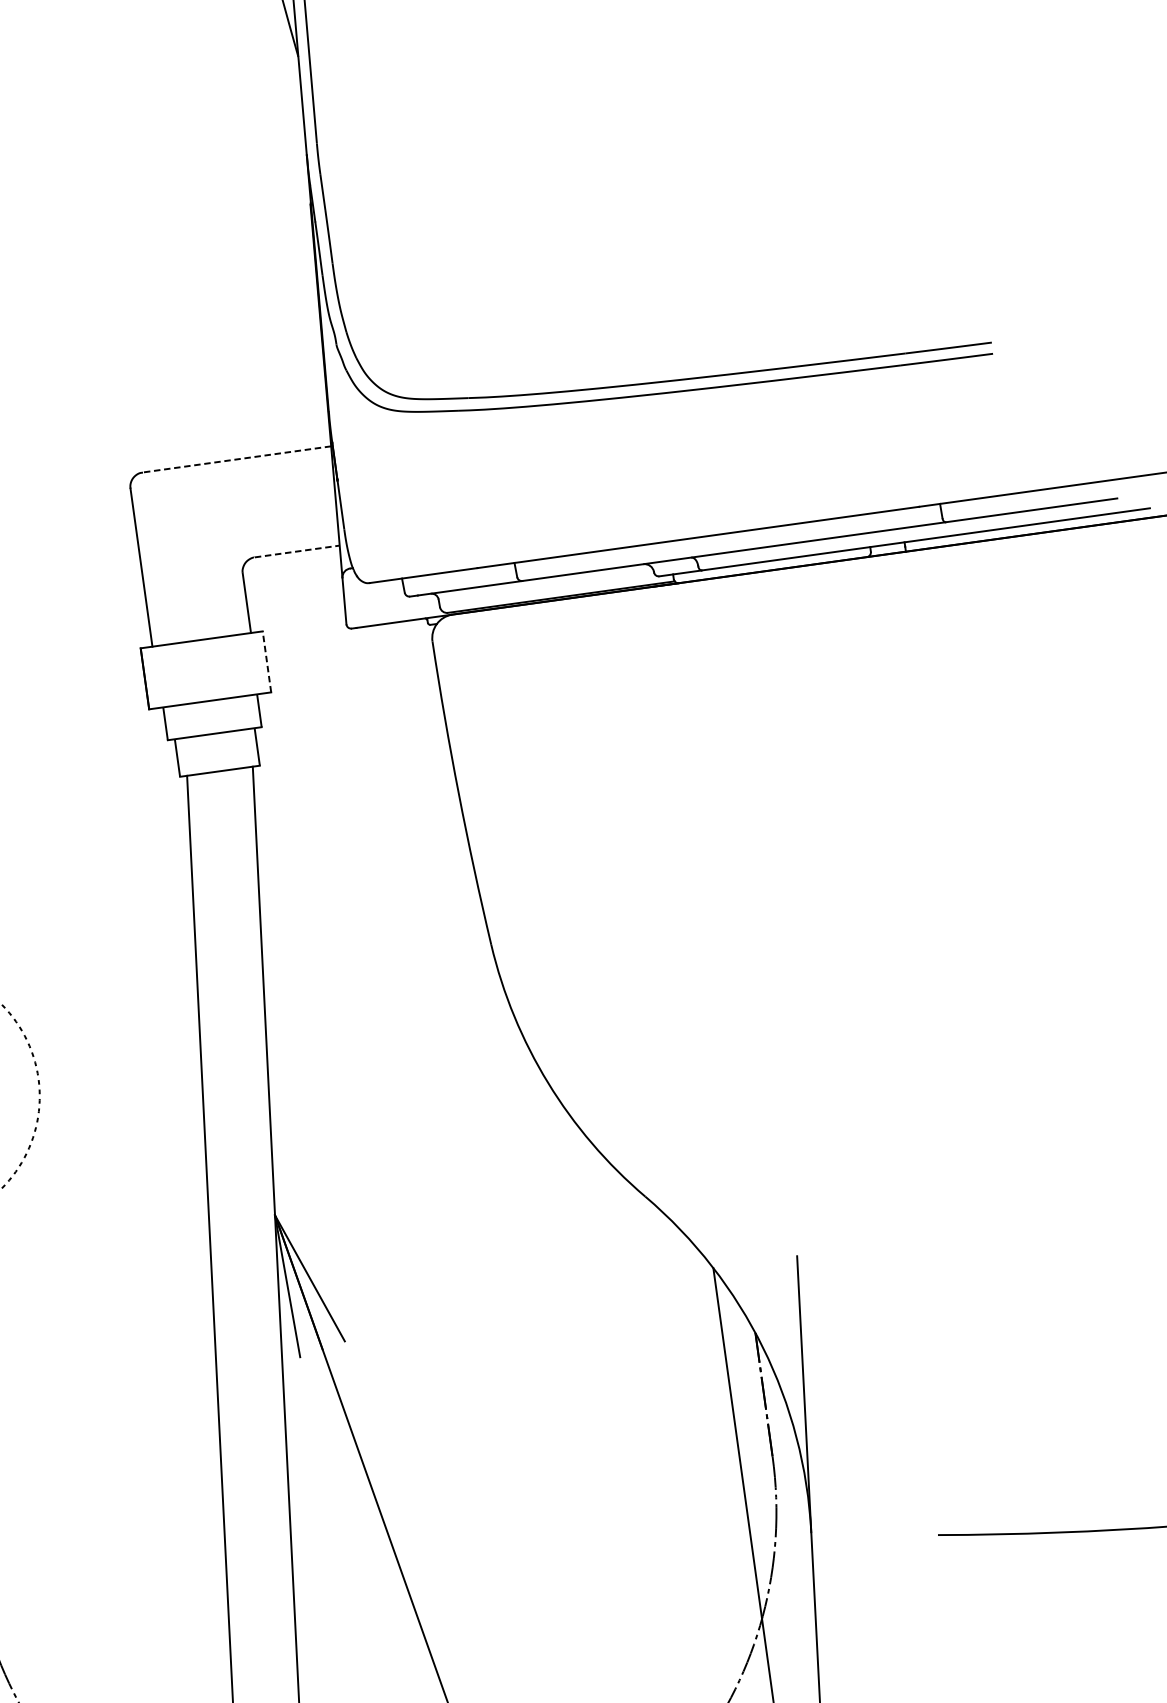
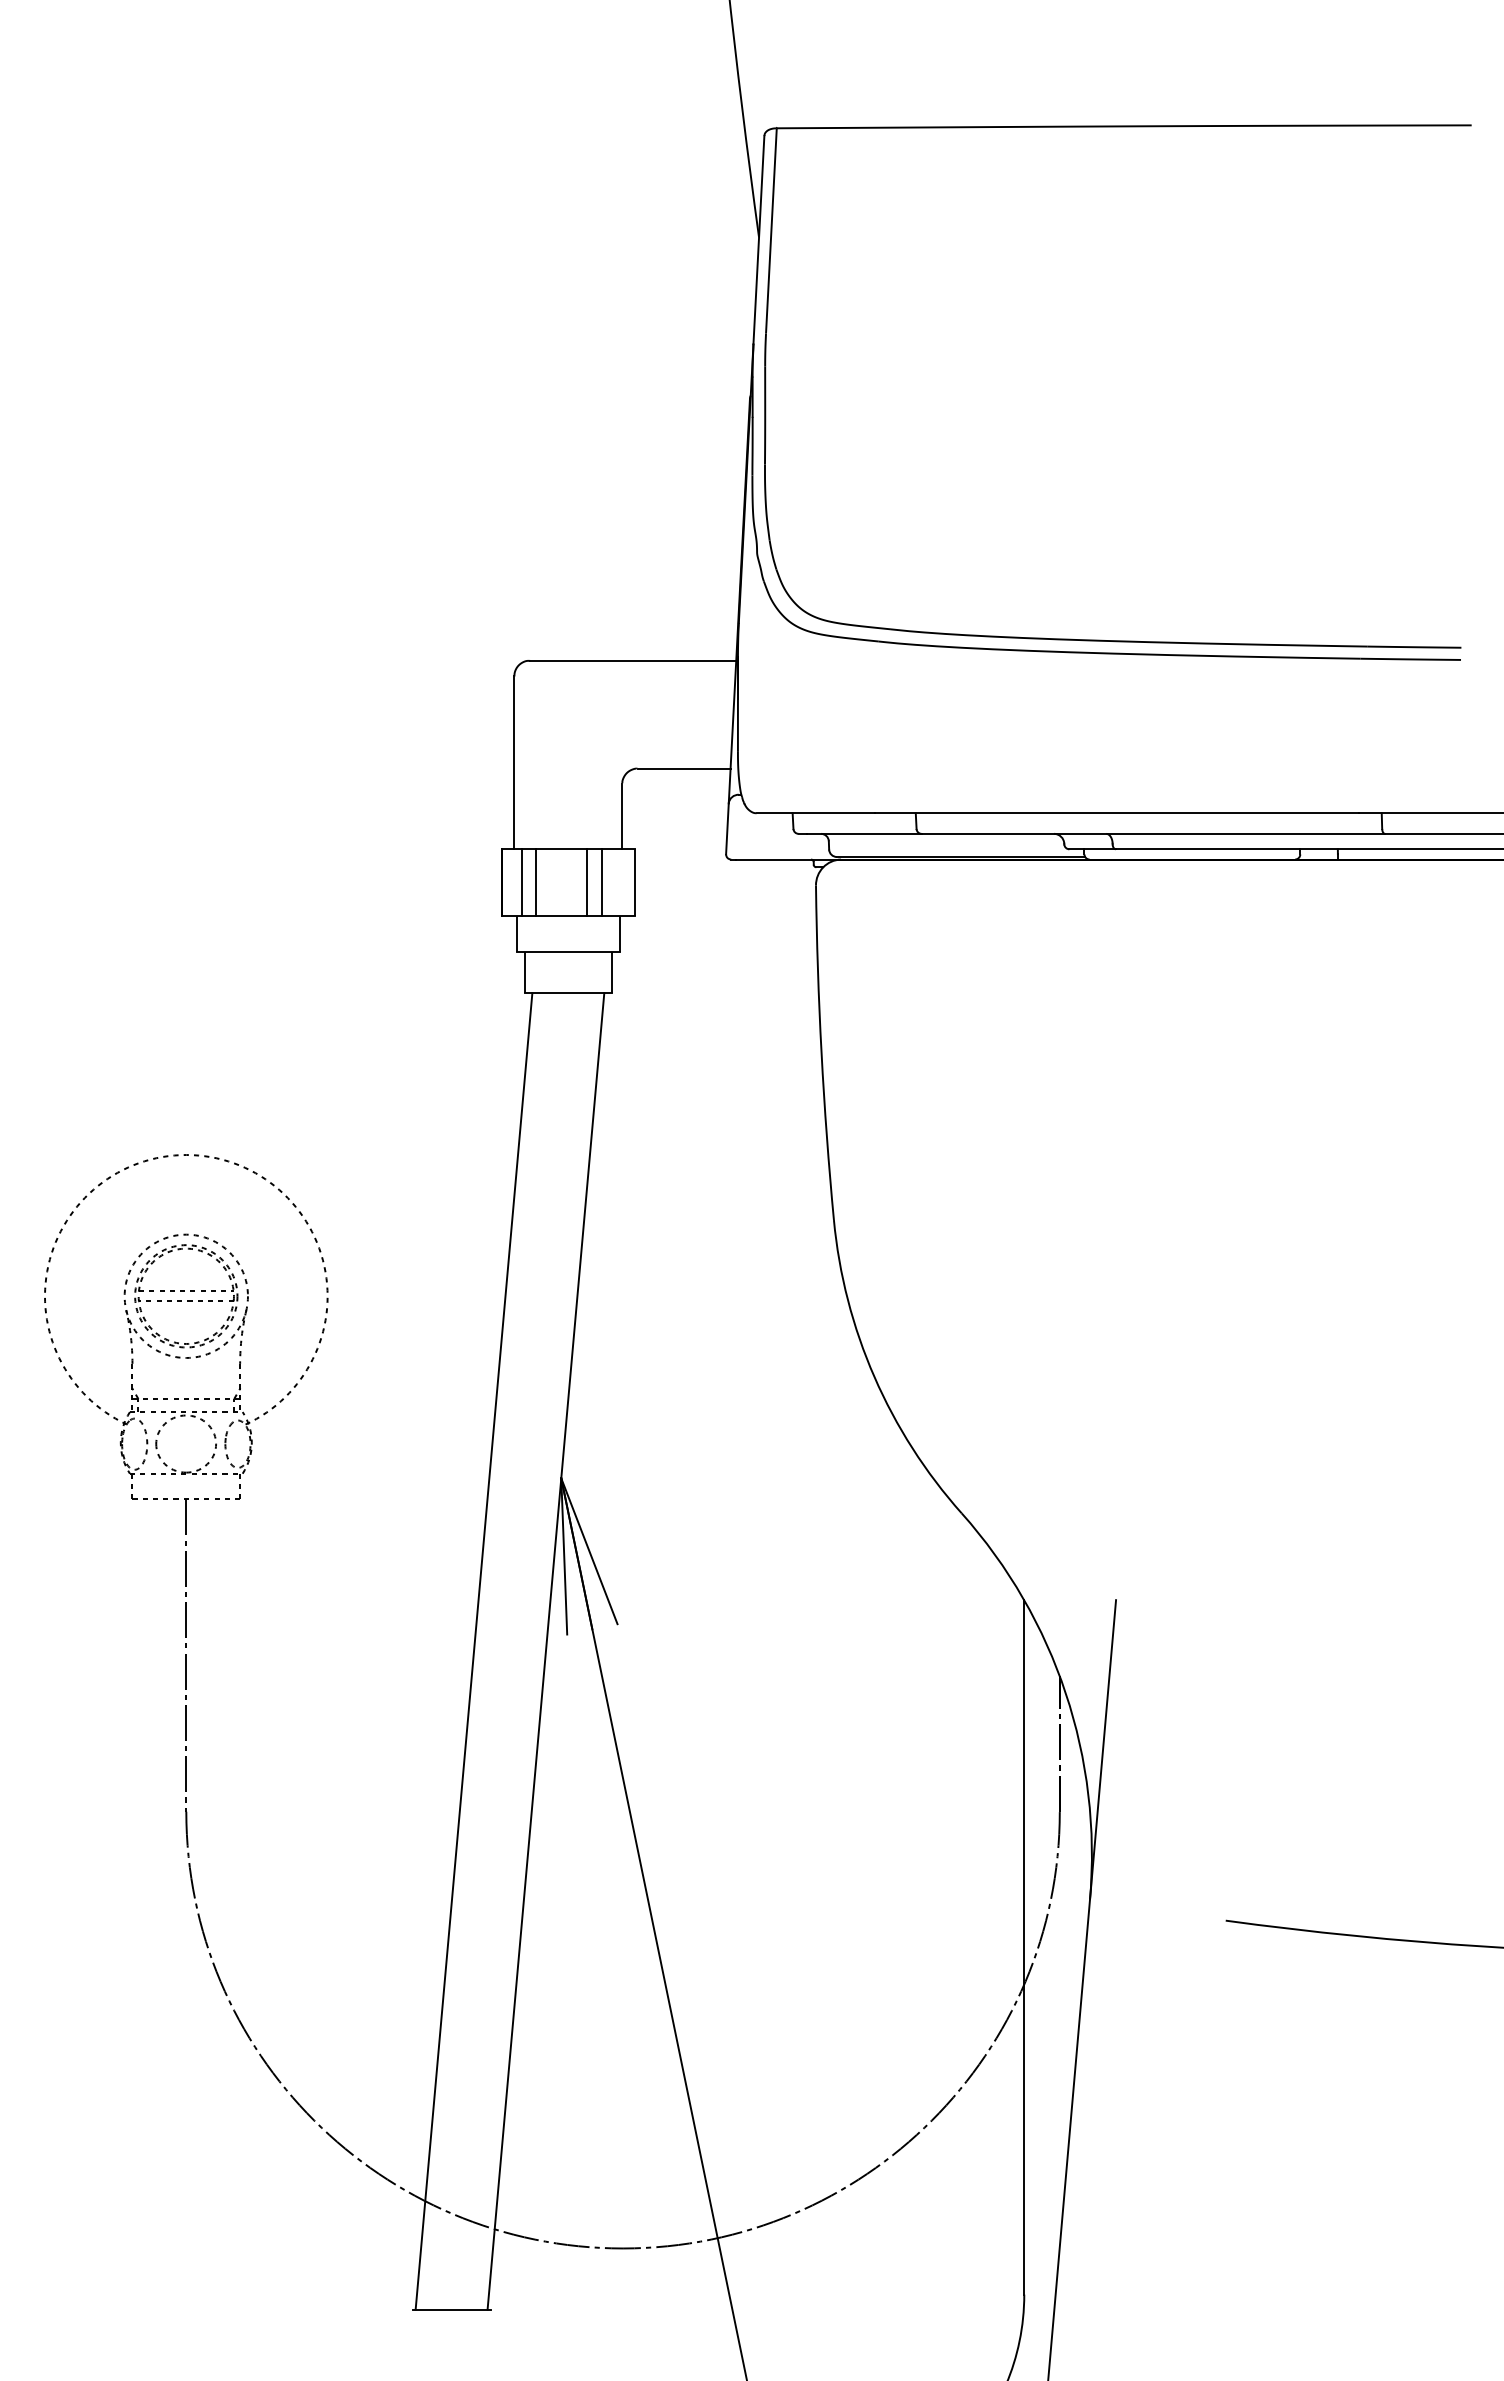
line: (236, 459) -> (632, 660), dashed -> solid
line: (297, 551) -> (684, 768), dashed -> solid
line: (267, 661) -> (635, 882), dashed -> solid
line: (237, 665) -> (602, 882), added
line: (222, 667) -> (586, 882), added
line: (175, 674) -> (535, 882), added
line: (163, 676) -> (521, 882), added

